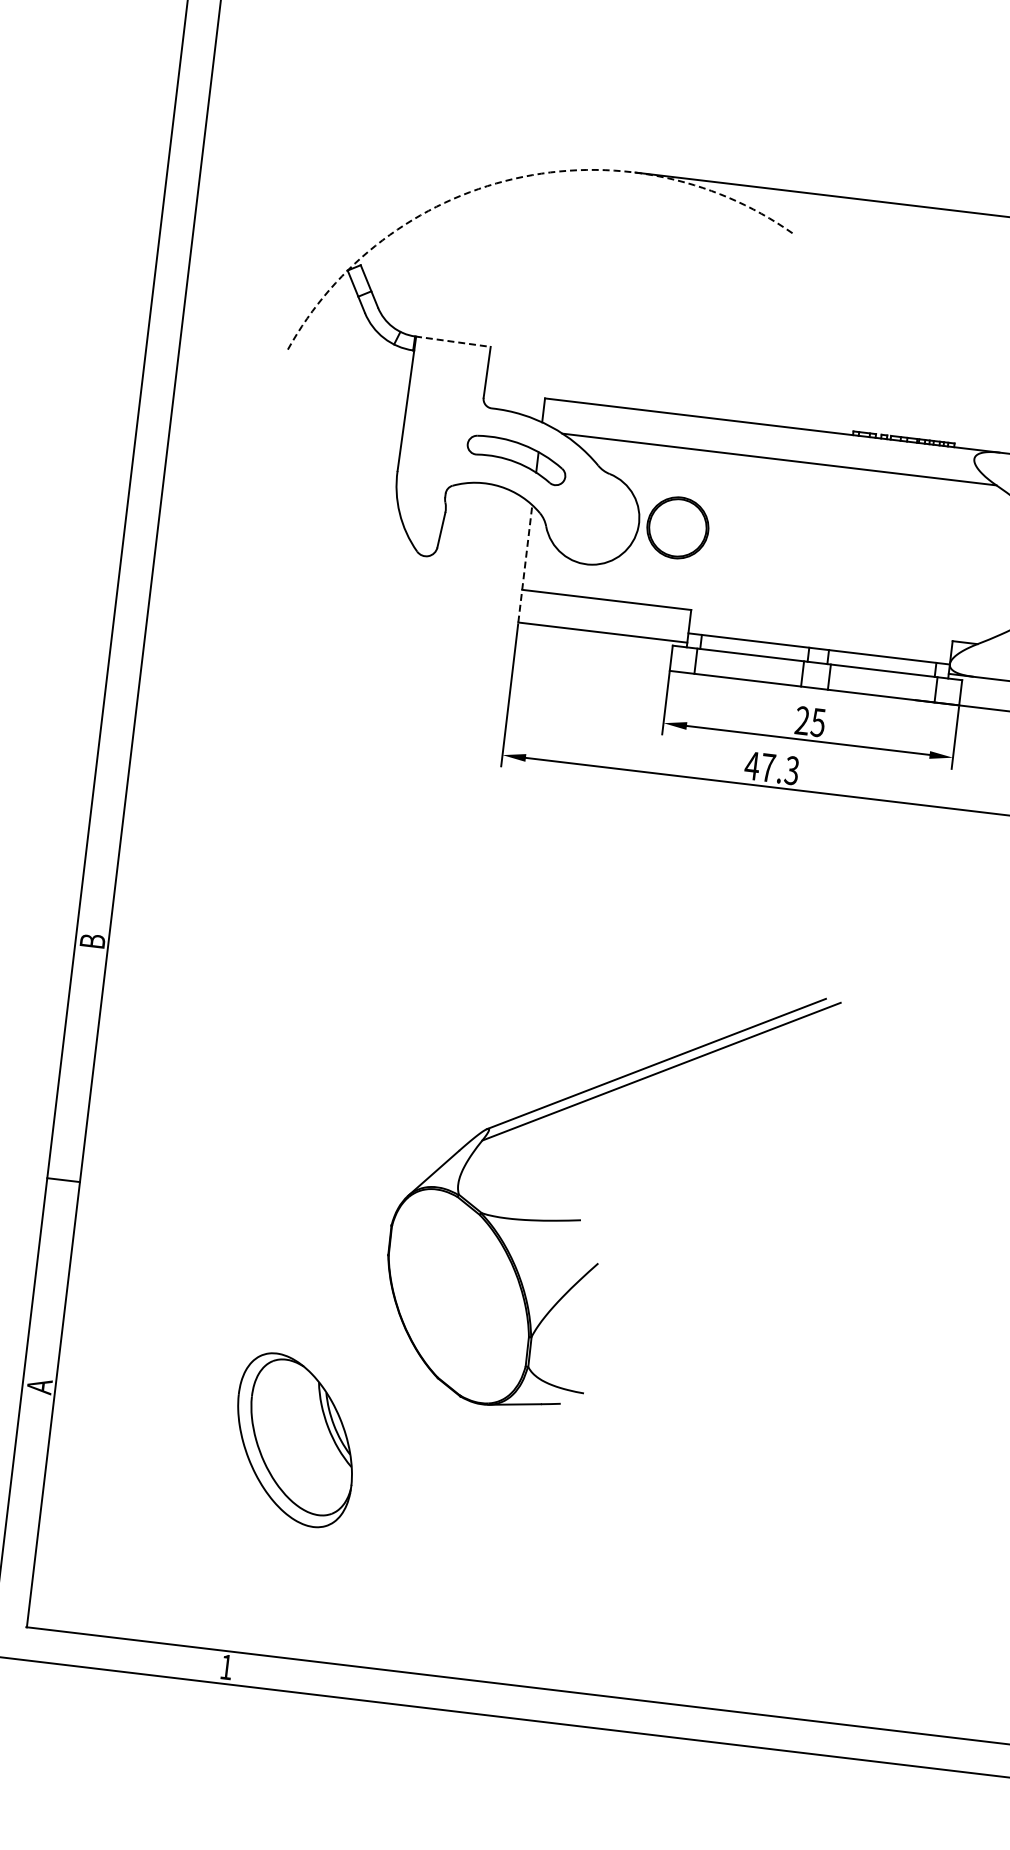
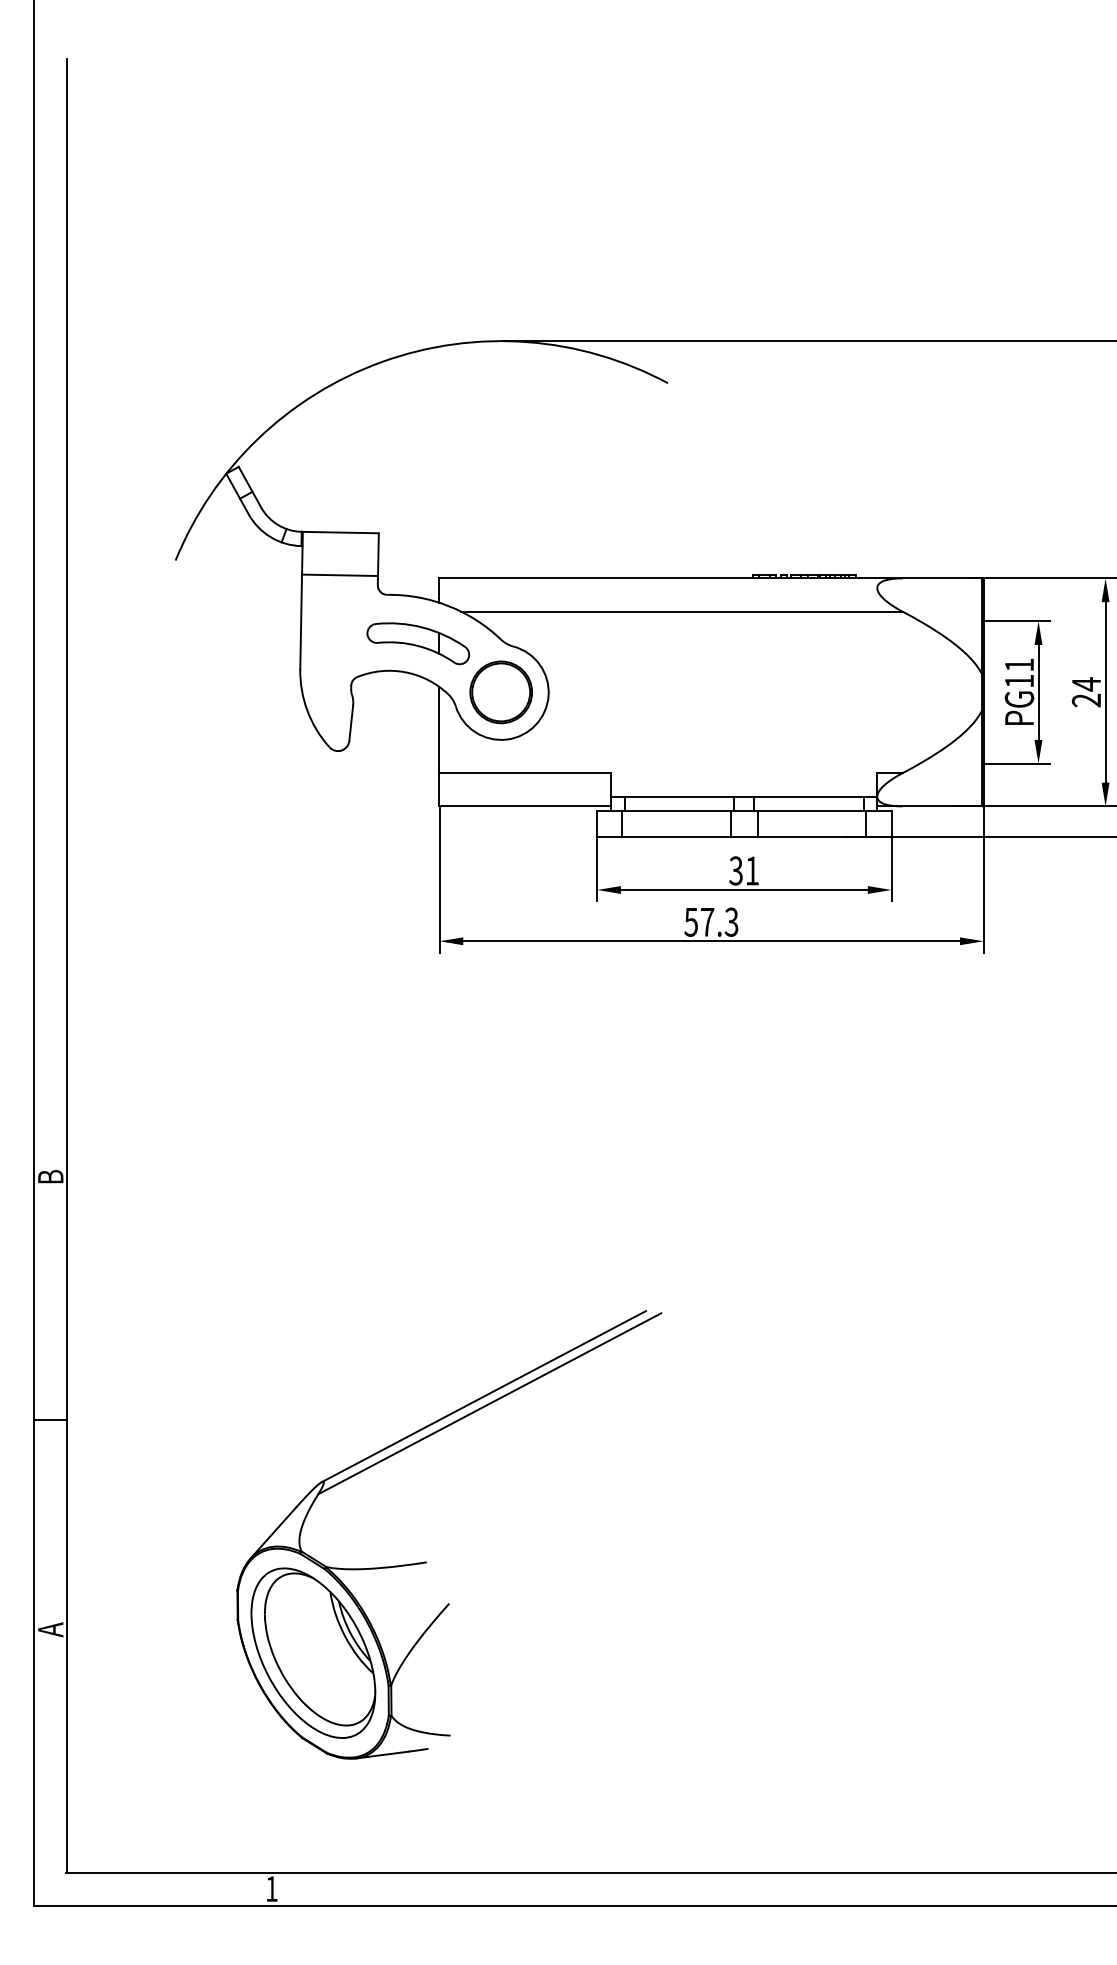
arc: (514, 178) -> (382, 361), dashed -> solid
line: (453, 341) -> (340, 532), dashed -> solid
line: (448, 383) -> (340, 575), added
part: (677, 527) -> (500, 692), moved
line: (525, 563) -> (439, 746), dashed -> solid
text: (809, 721) -> (743, 870), 25 -> 31
text: (751, 766) -> (690, 922), 47.3 -> 57.3
part: (580, 1219) -> (426, 1561), moved

